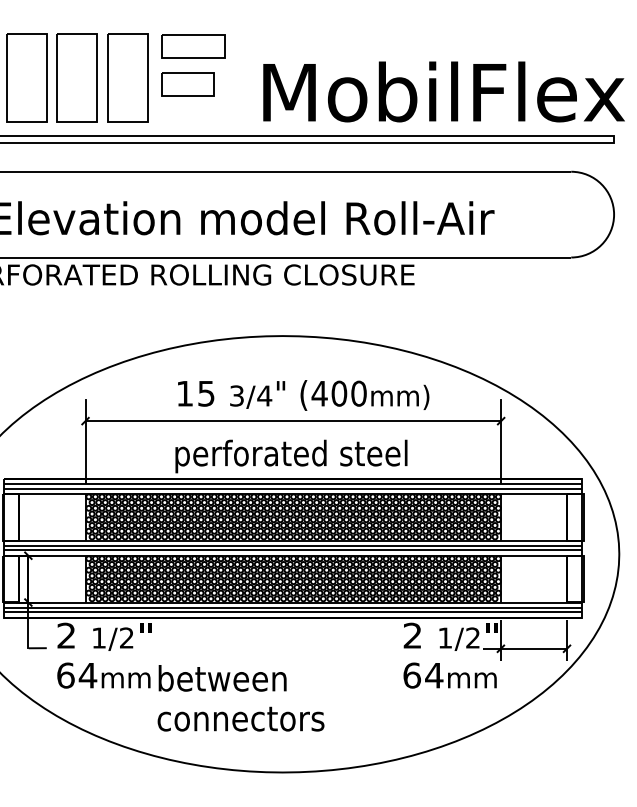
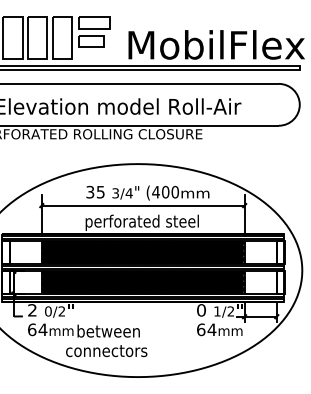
text: (185, 392) -> (90, 191), 15 -> 35
text: (400, 398) -> (195, 194), mm) -> mm
text: (412, 636) -> (201, 310), 2 -> 0
text: (99, 638) -> (48, 311), 1/2 -> 0/2
text: (240, 720) -> (106, 351), moved

